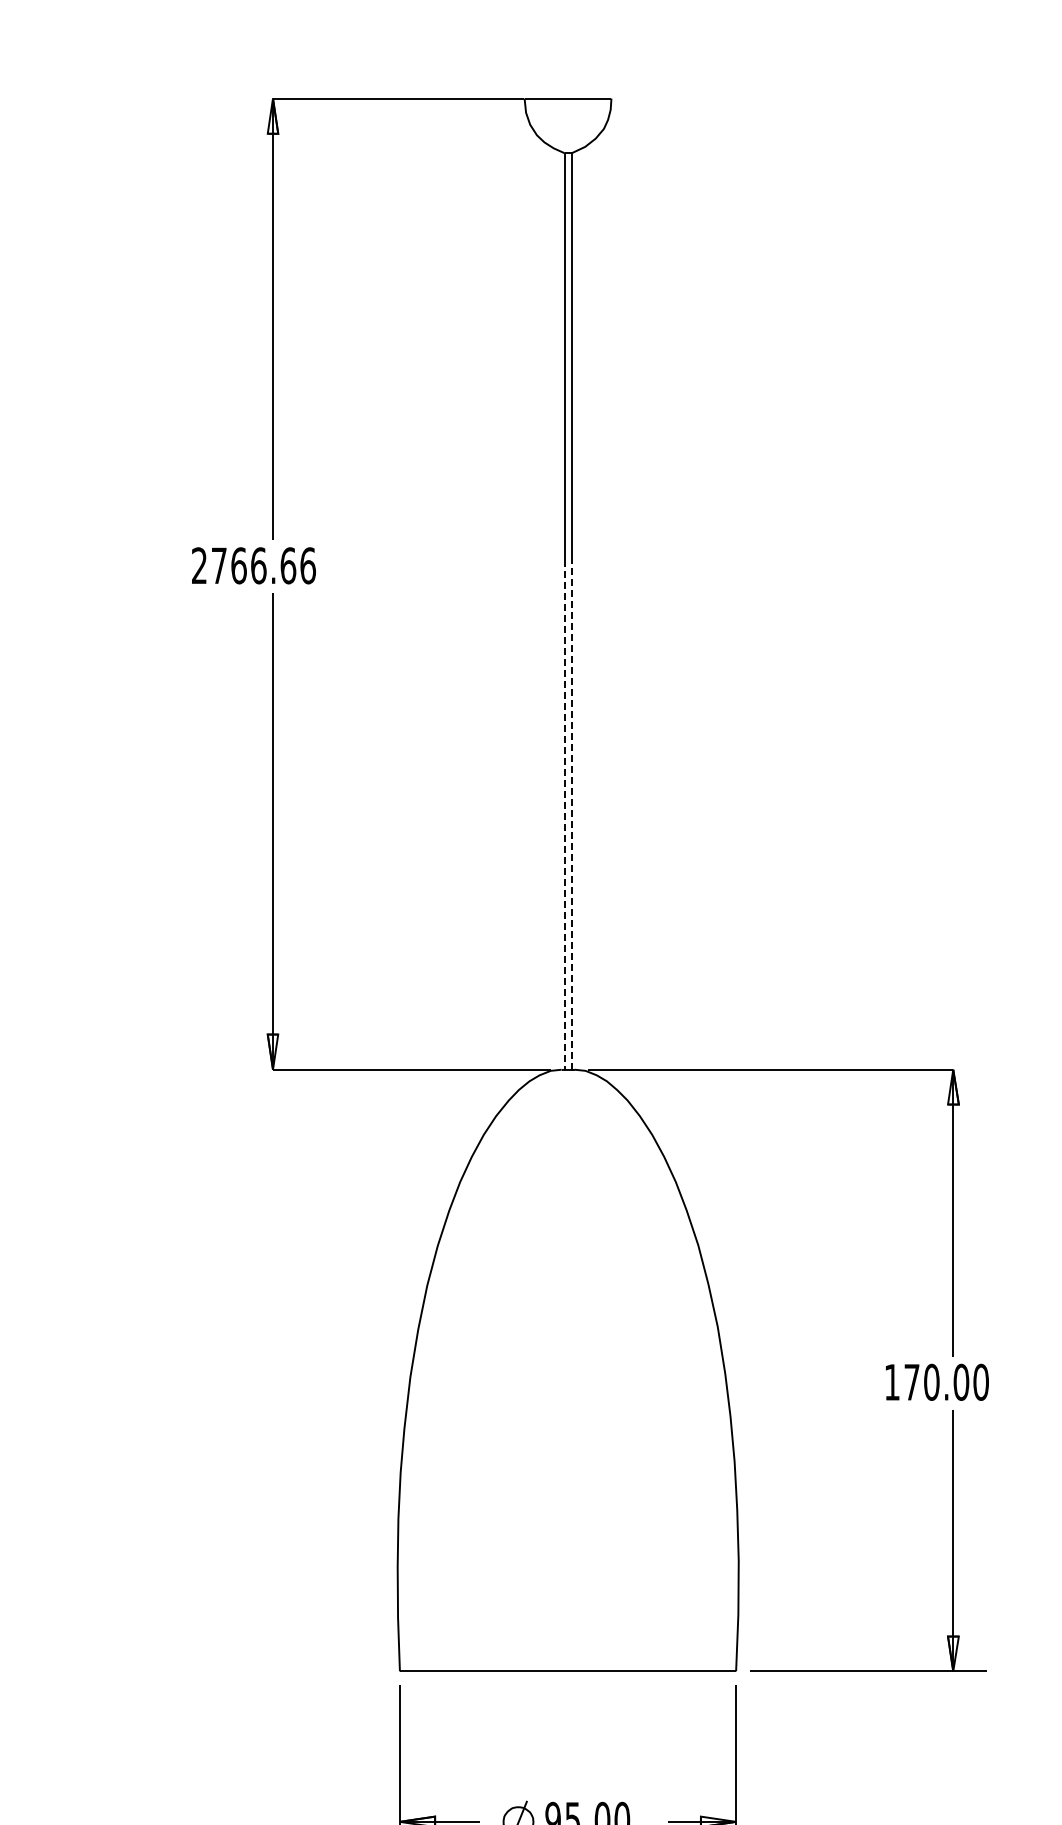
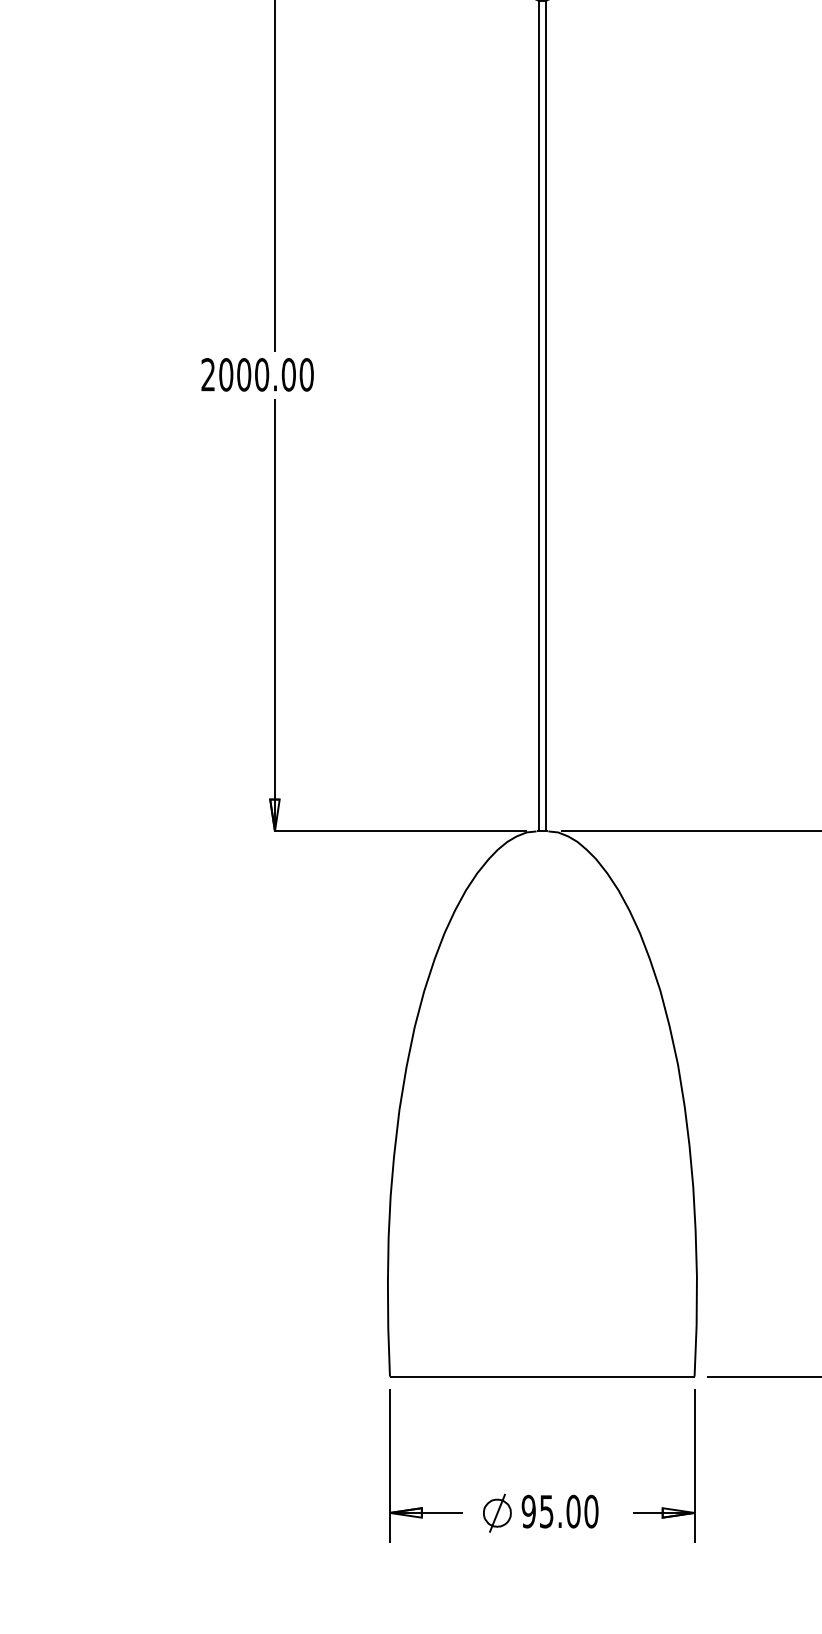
text: (263, 565) -> (266, 374), 2766.66 -> 2000.00
line: (564, 814) -> (539, 600), dashed -> solid
line: (571, 815) -> (545, 601), dashed -> solid

